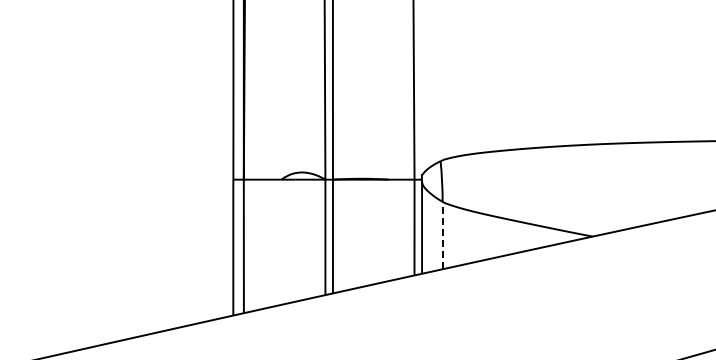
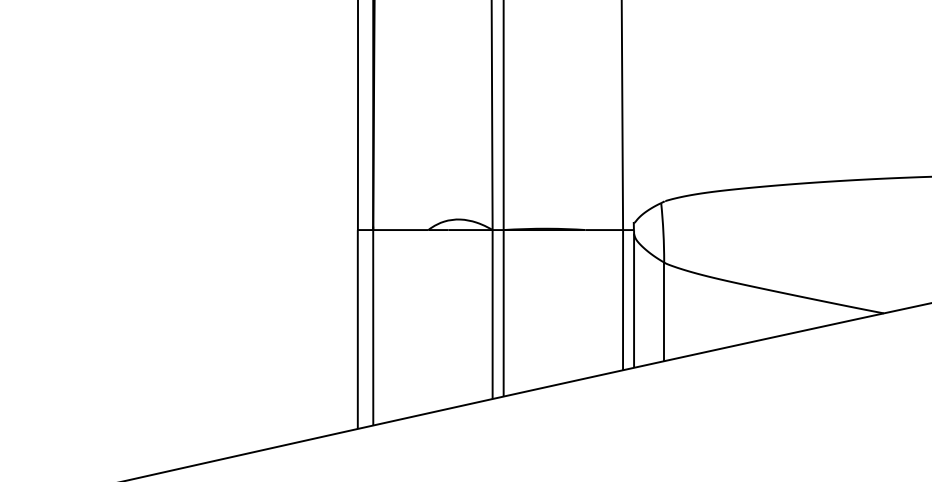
line: (442, 235) -> (664, 311), dashed -> solid

